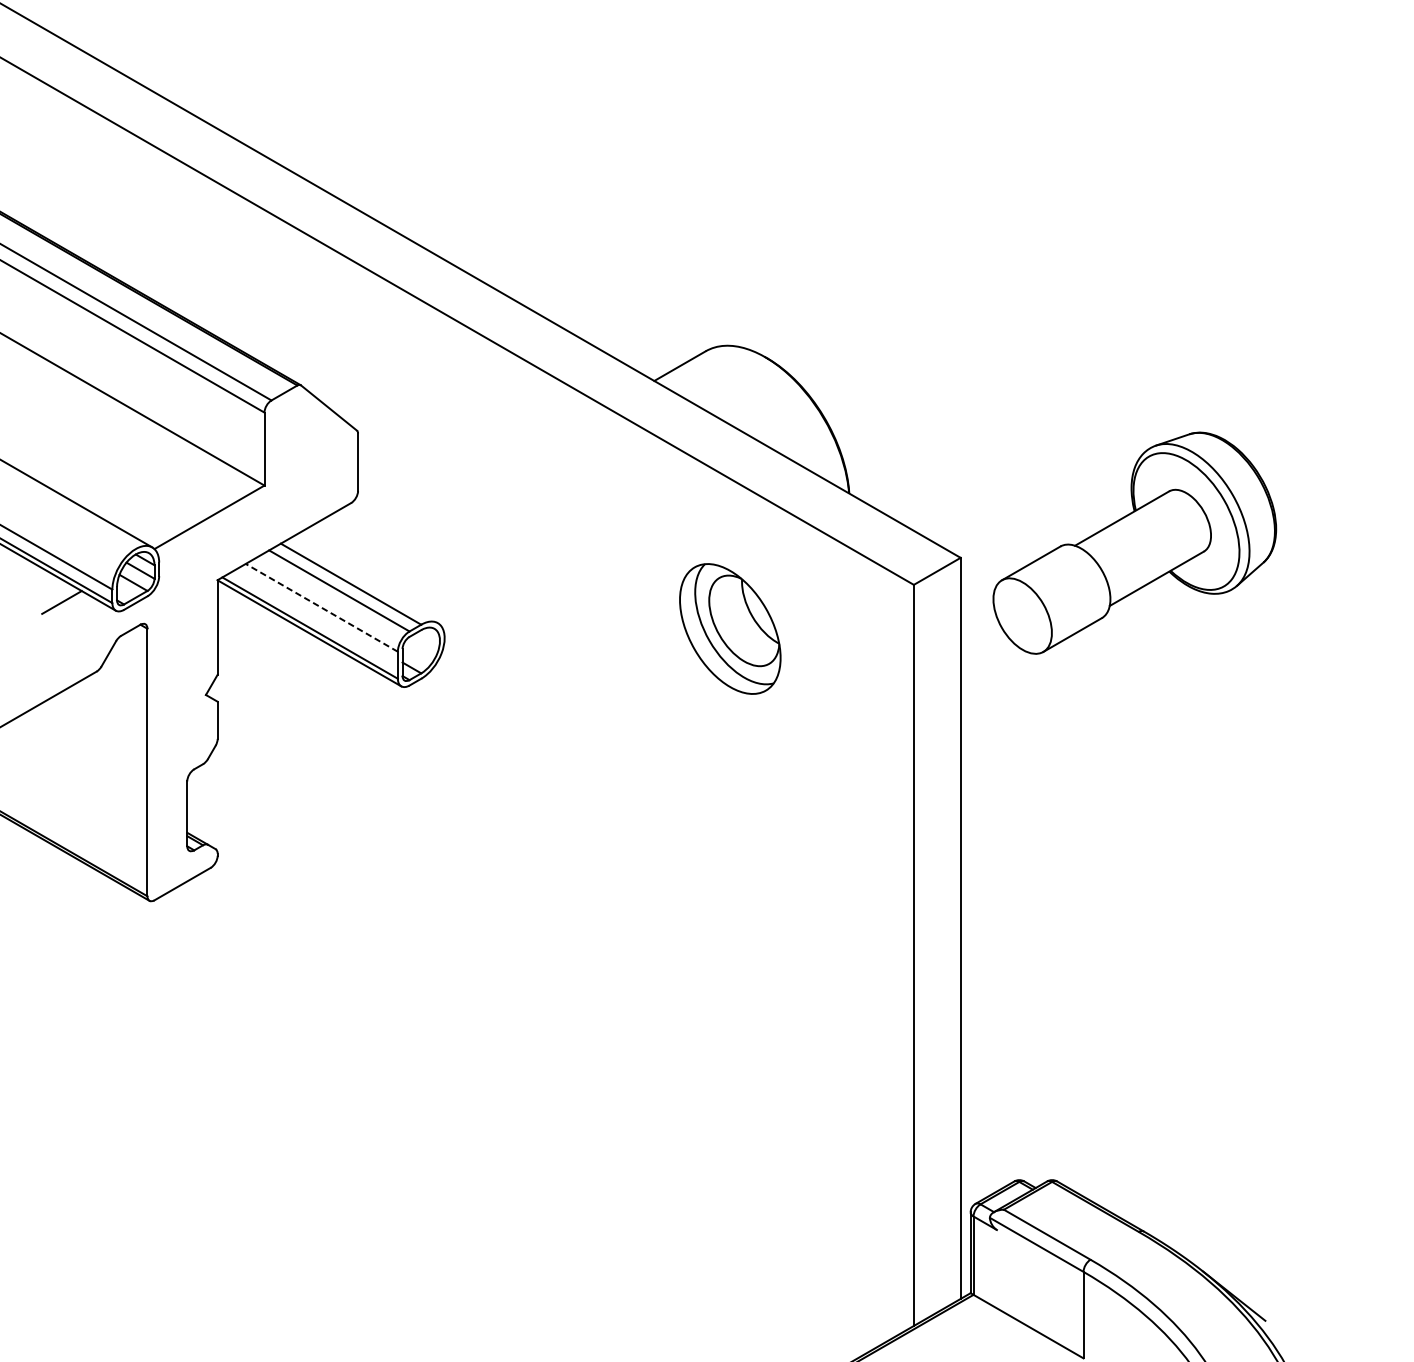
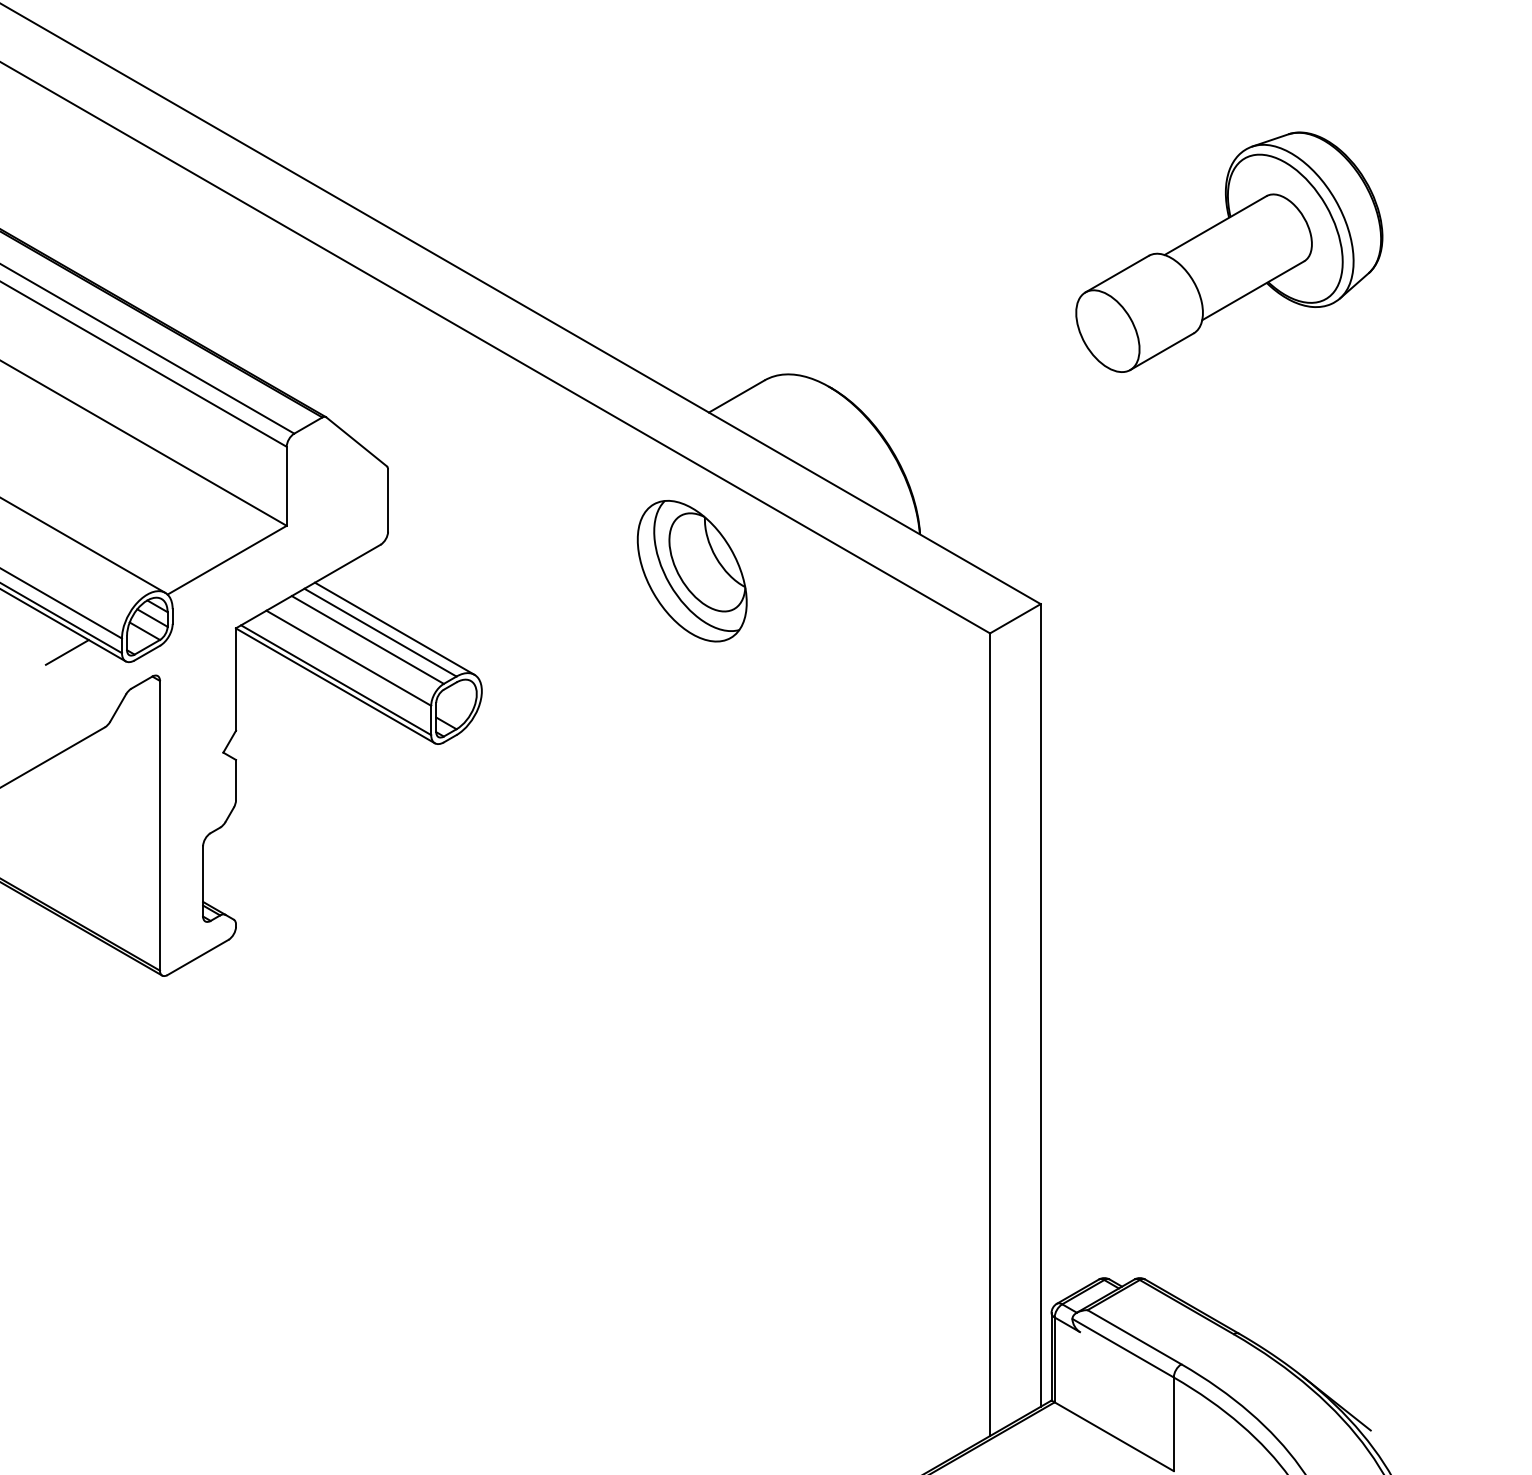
part: (1134, 542) -> (1229, 251), moved
line: (363, 580) -> (394, 628), added
line: (321, 608) -> (348, 658), dashed -> solid
part: (729, 629) -> (691, 571), moved

